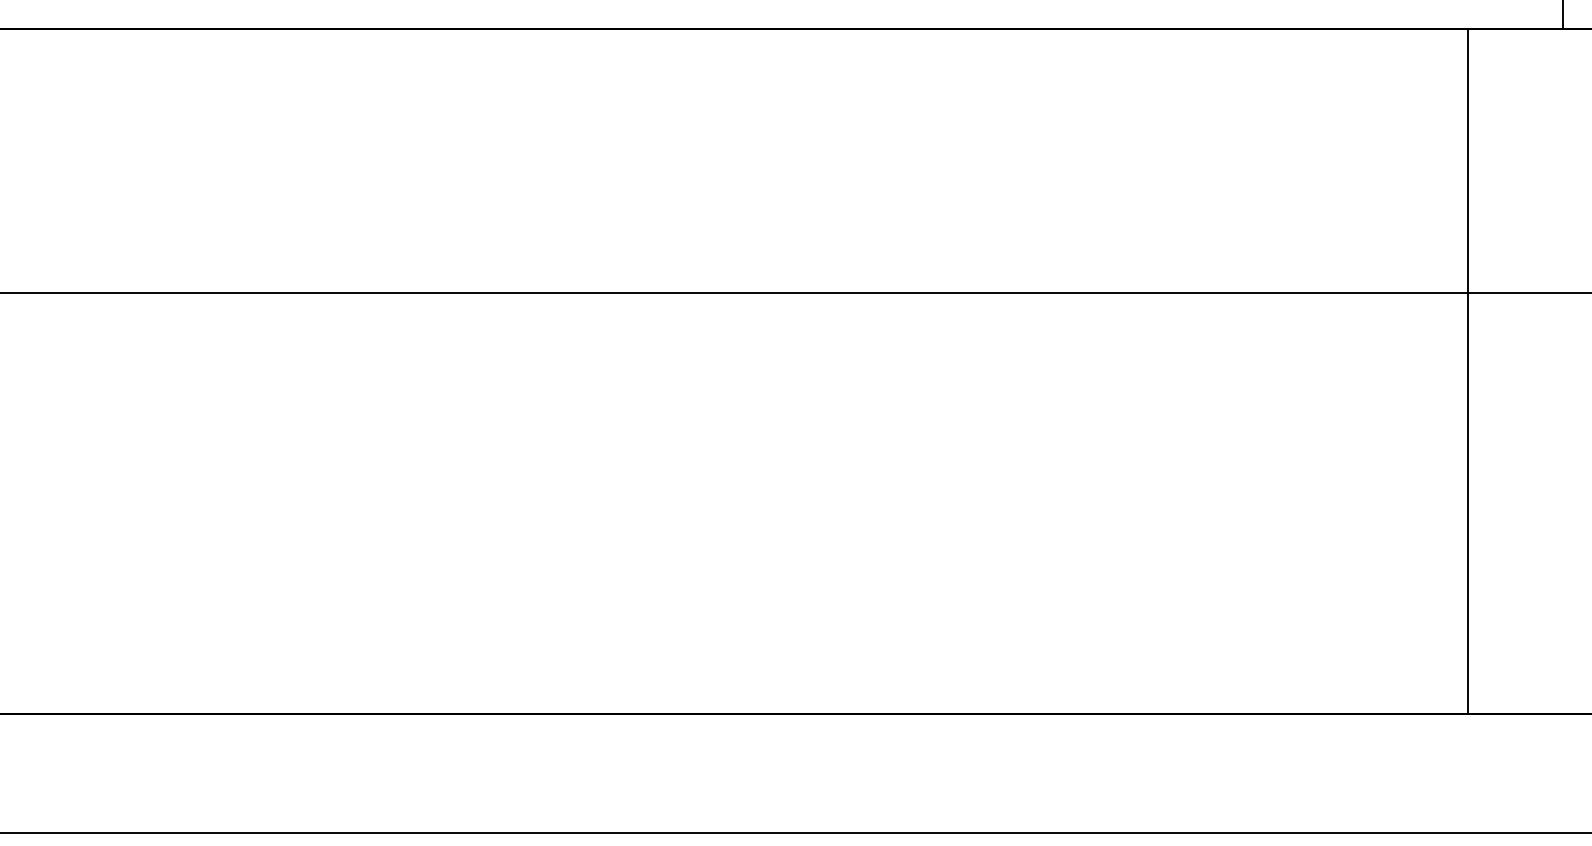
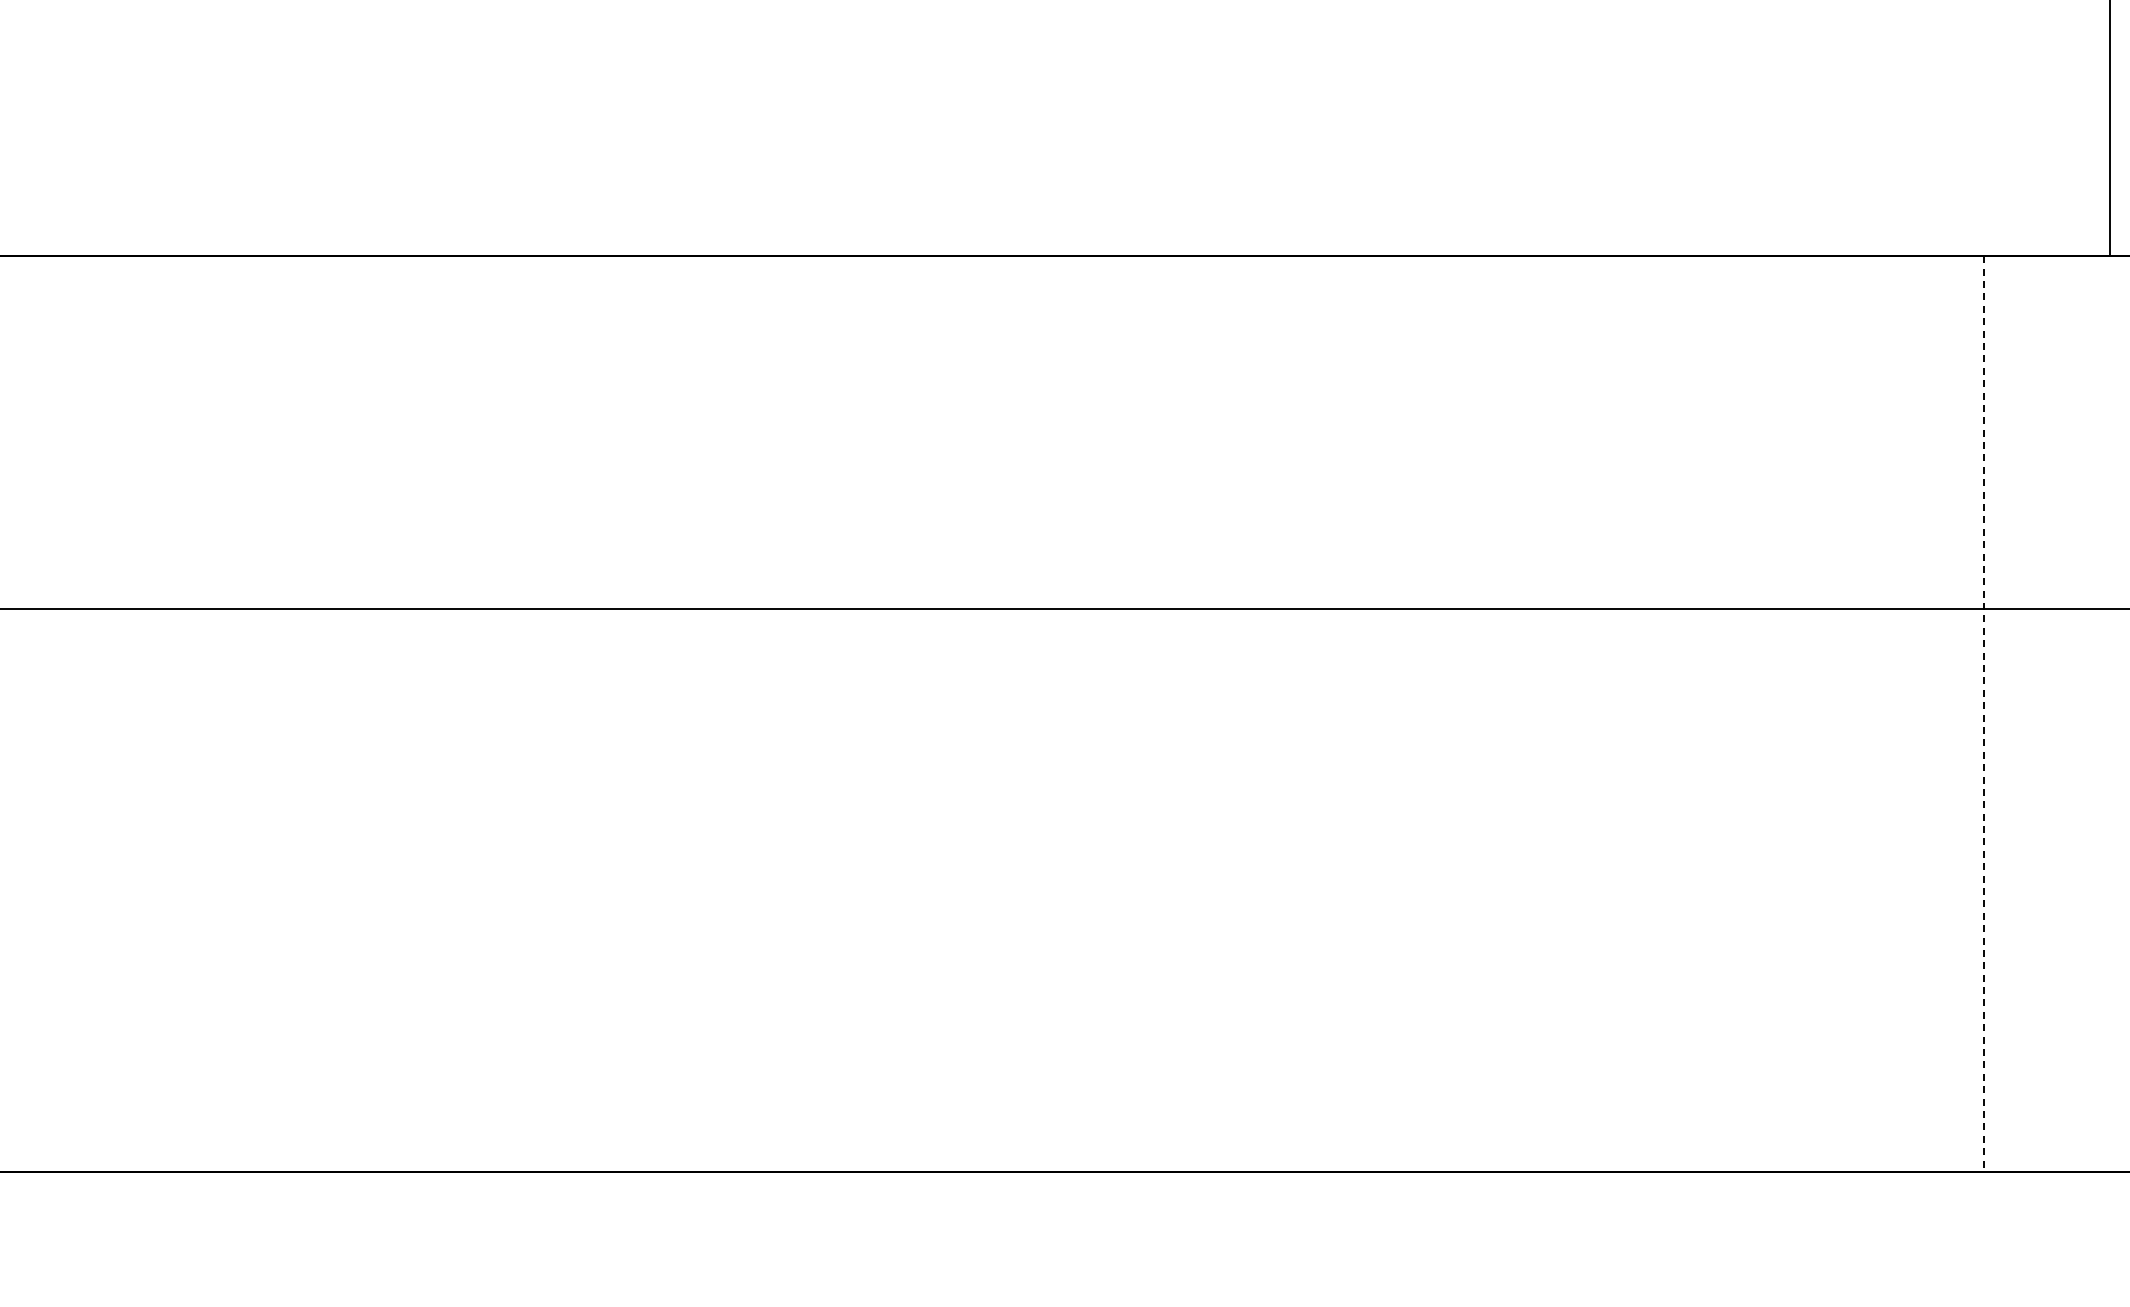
line: (1468, 371) -> (1983, 714), solid -> dashed

